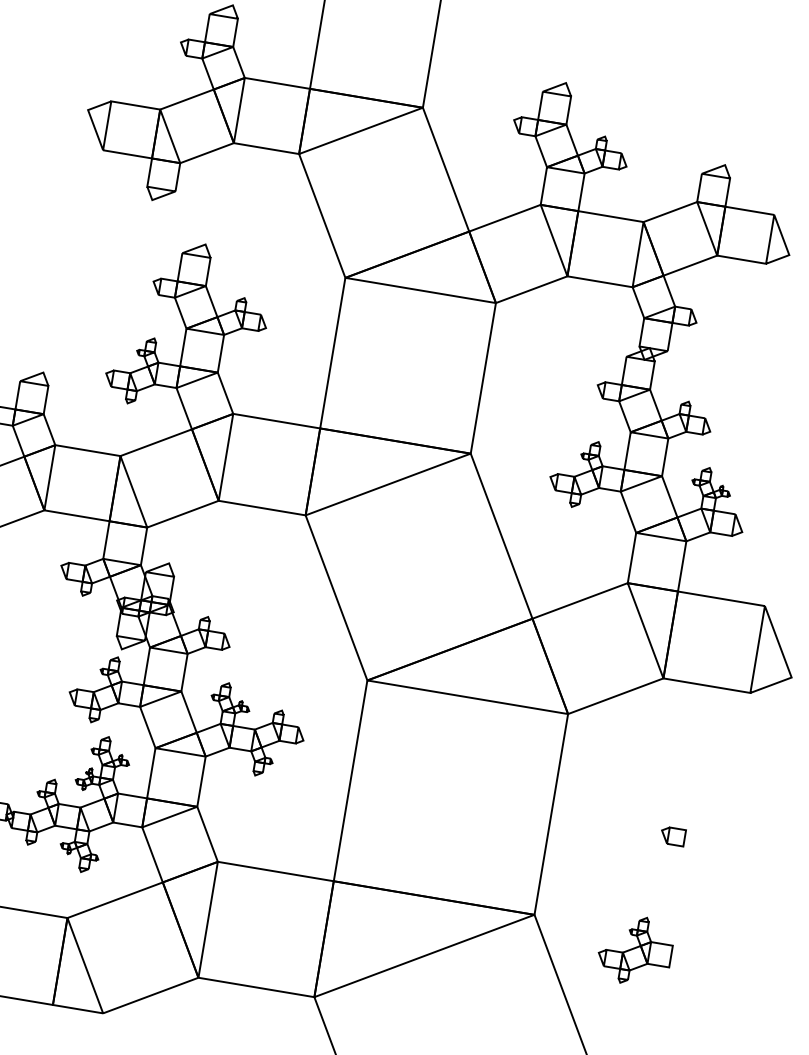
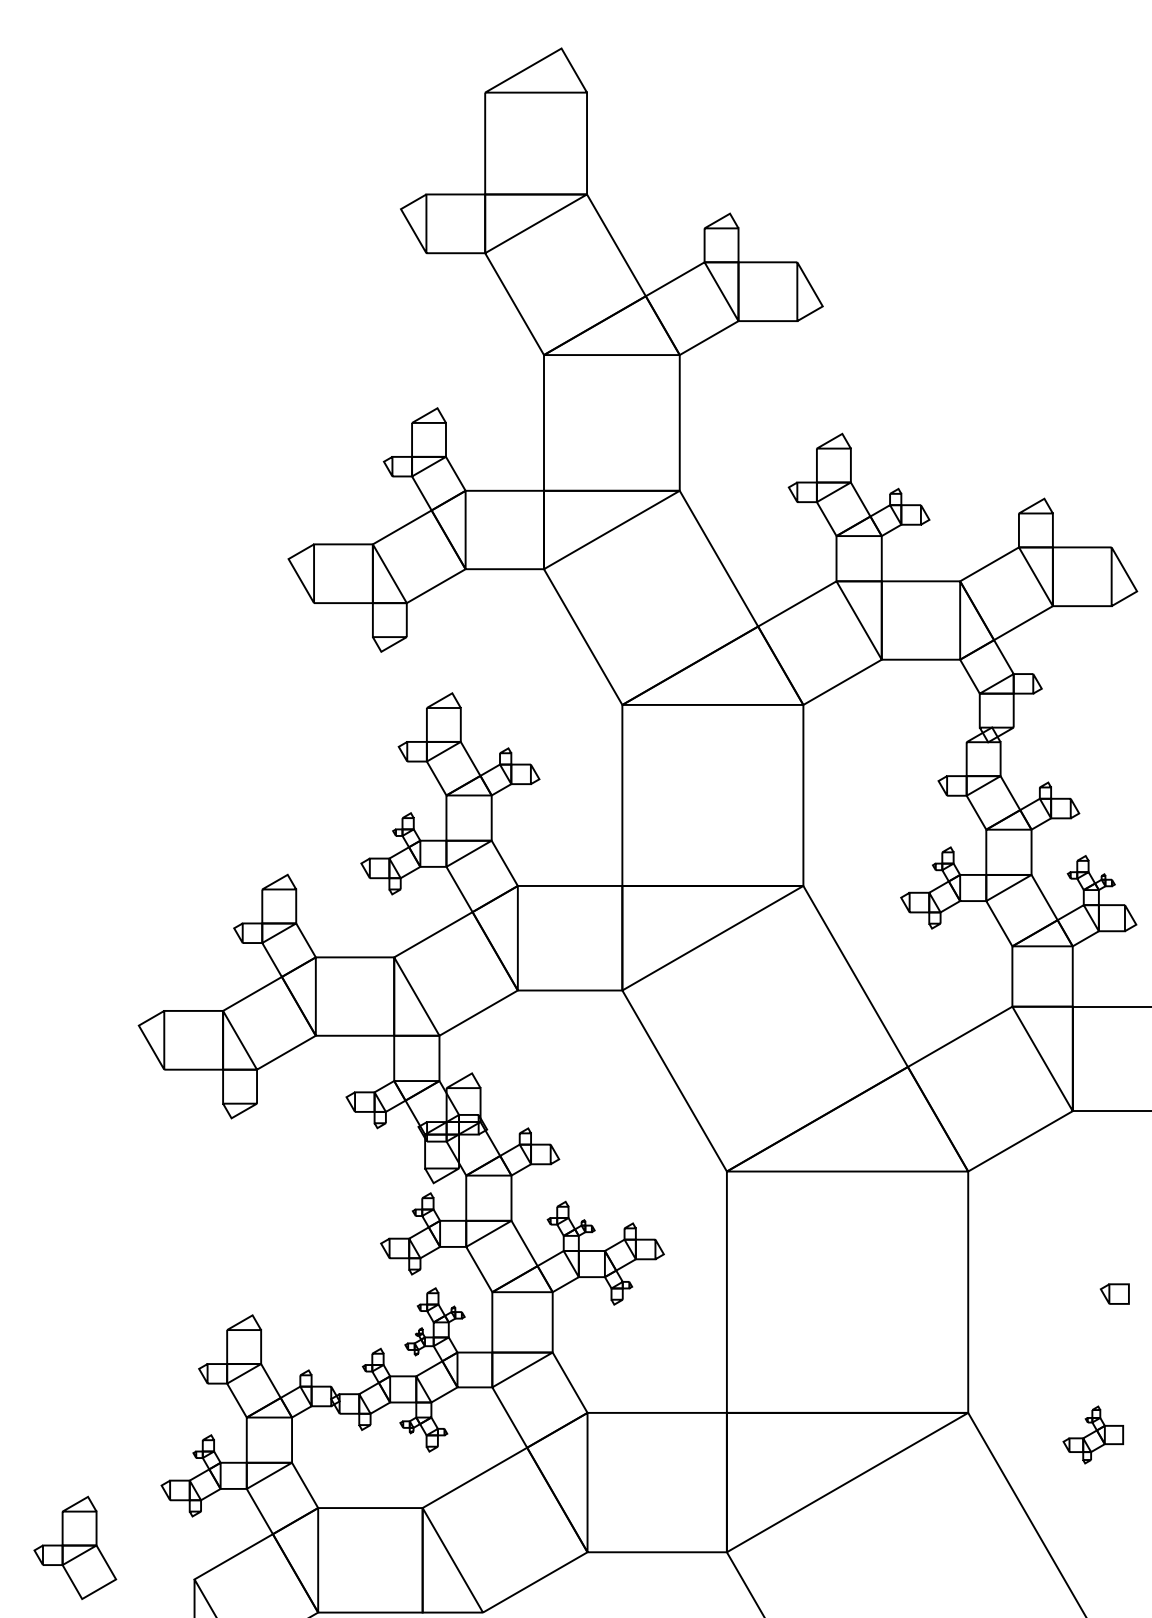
part: (634, 950) -> (1092, 1434), size x0.7

